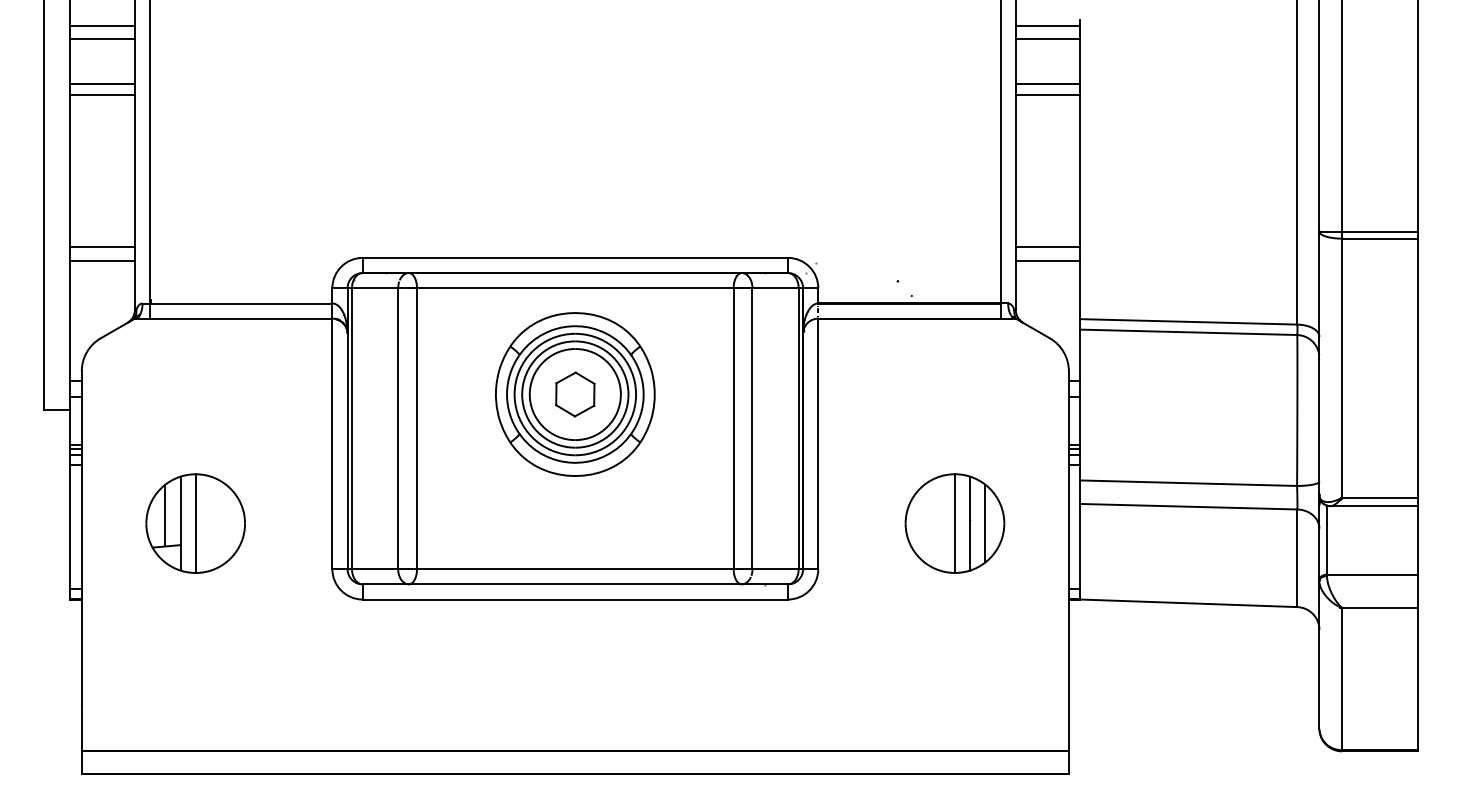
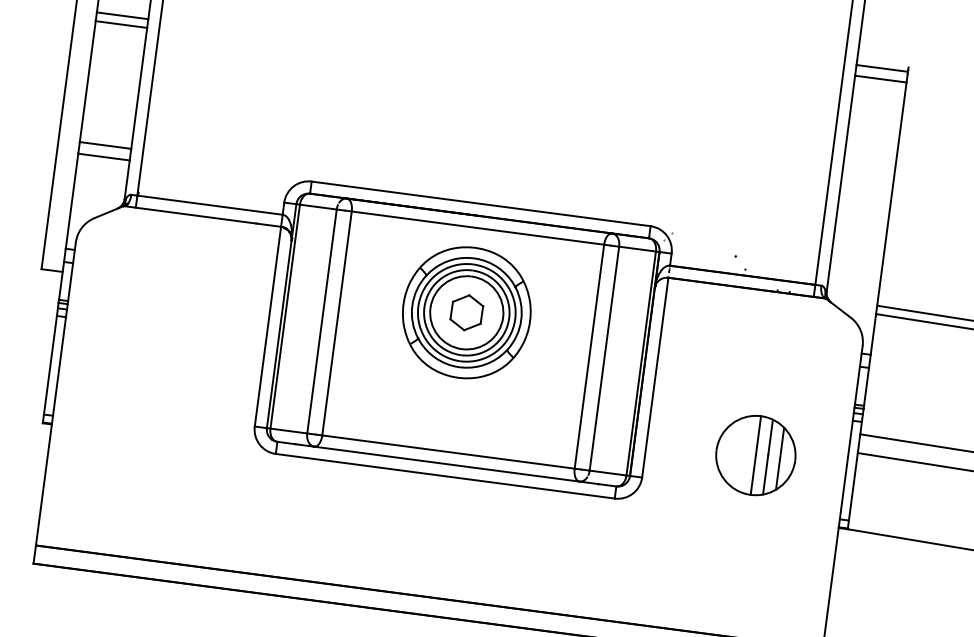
line: (1047, 84) -> (875, 115), removed
line: (1047, 95) -> (874, 124), removed
line: (1047, 246) -> (858, 244), removed
line: (1047, 261) -> (857, 256), removed
part: (195, 523) -> (150, 375), removed

